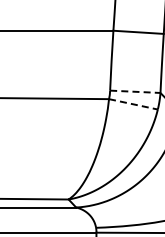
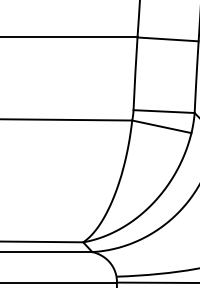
line: (135, 91) -> (164, 111), dashed -> solid
line: (133, 104) -> (161, 127), dashed -> solid

